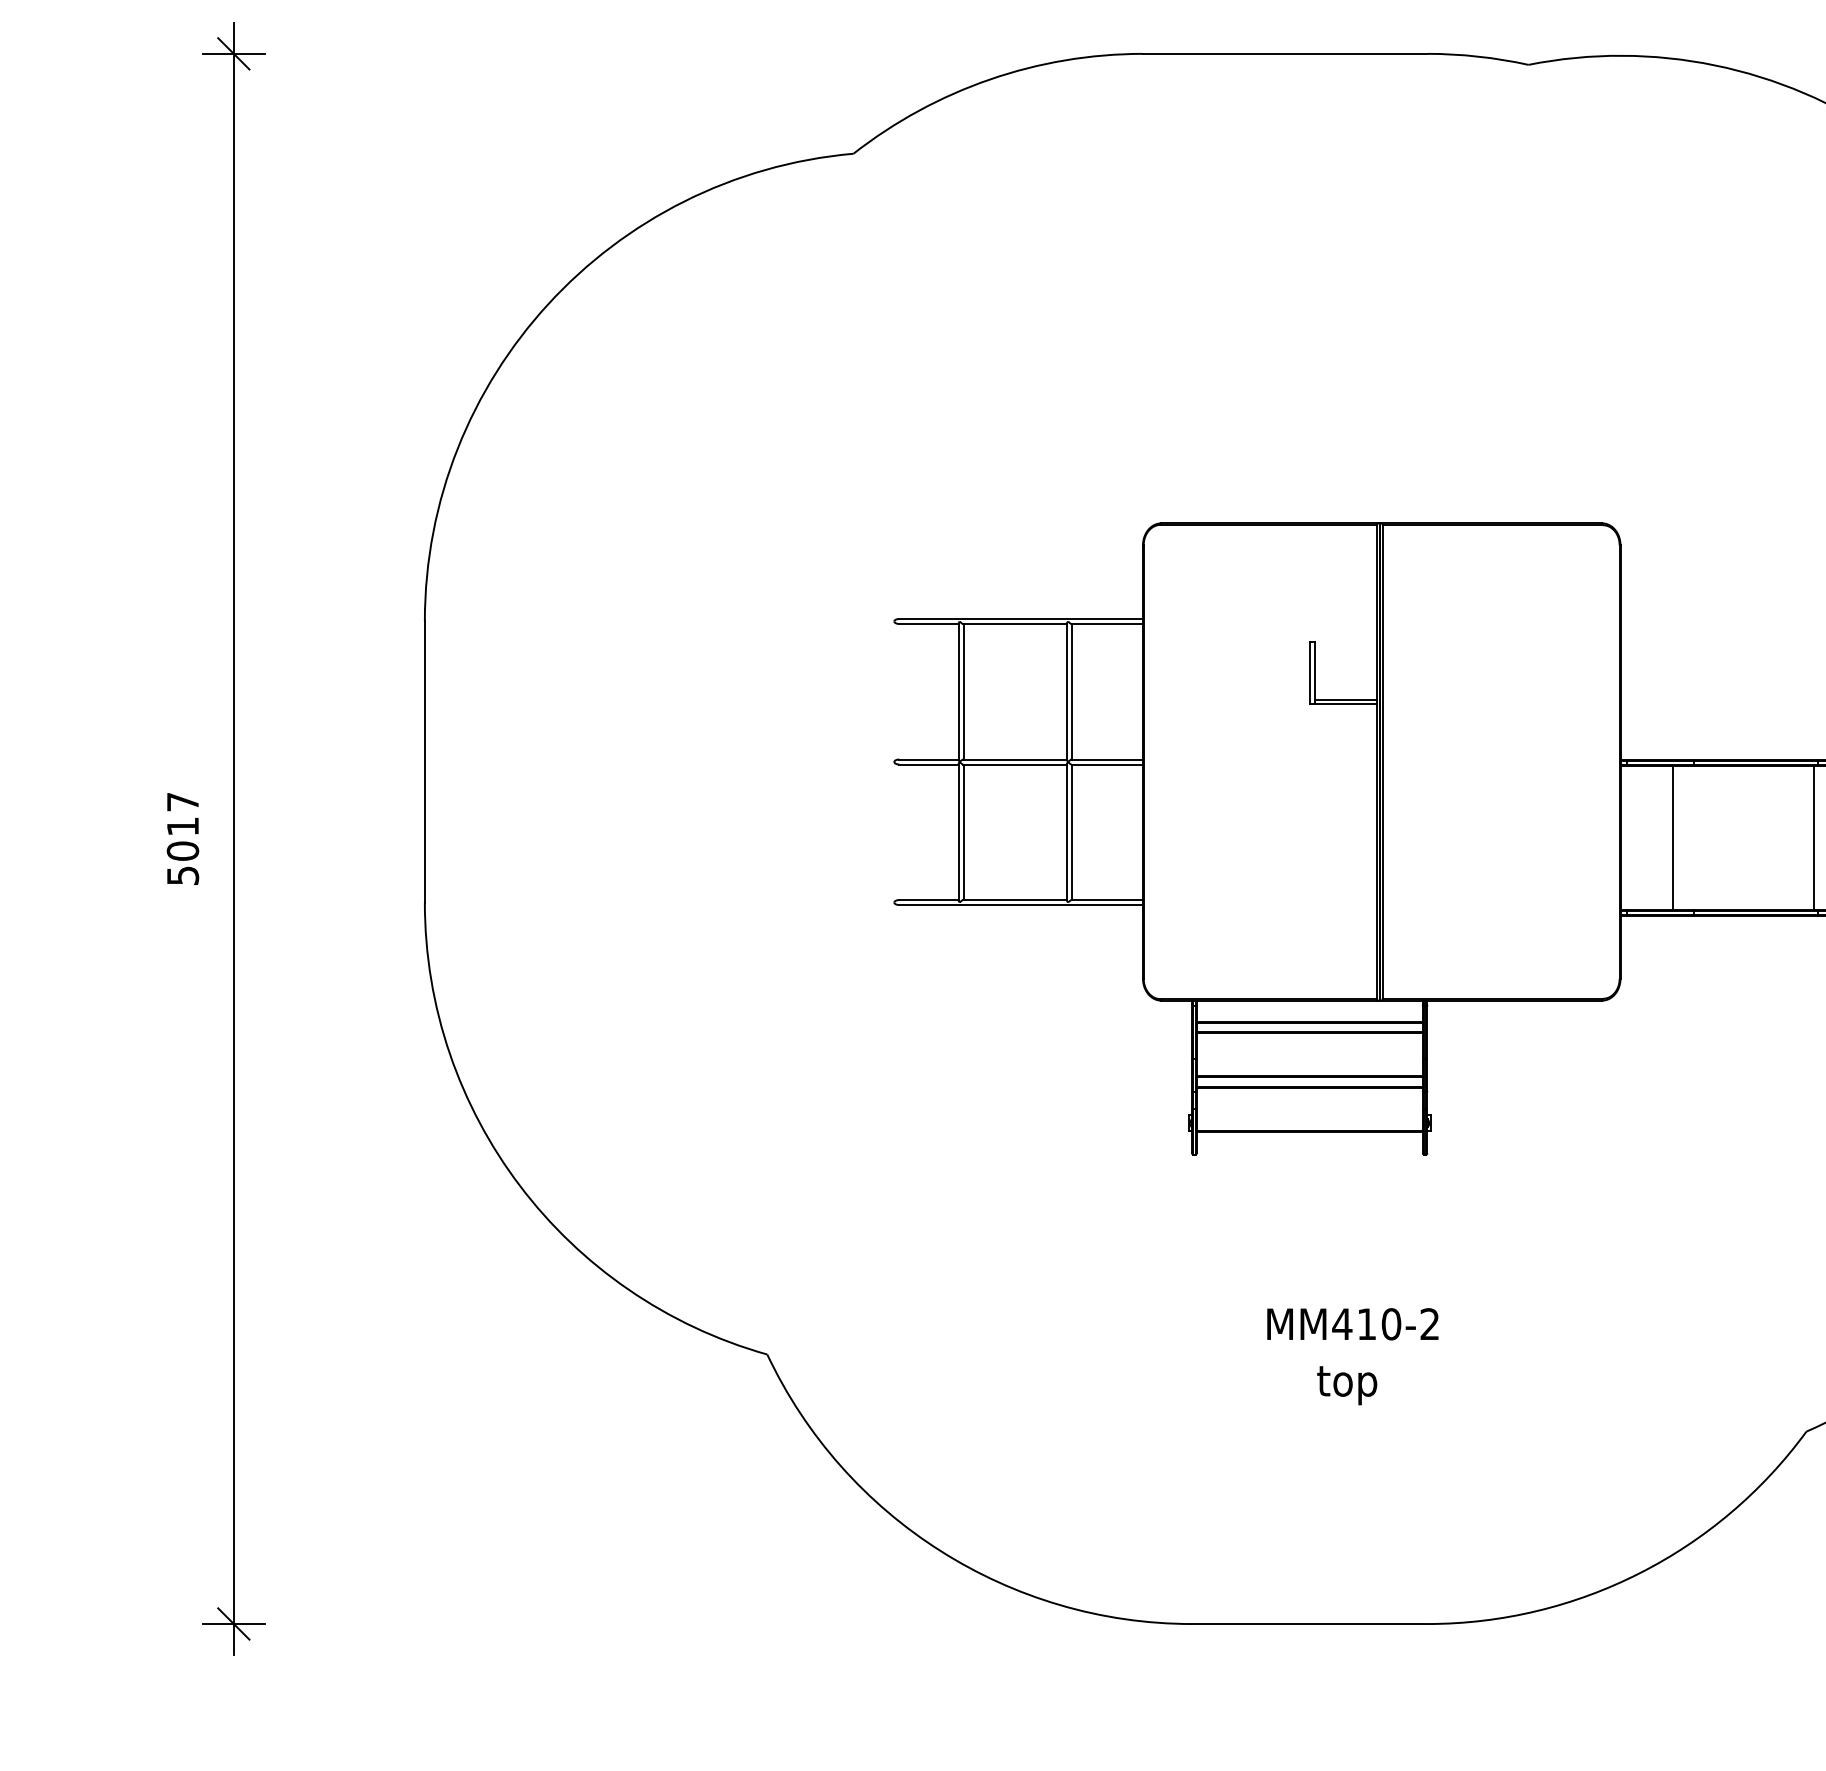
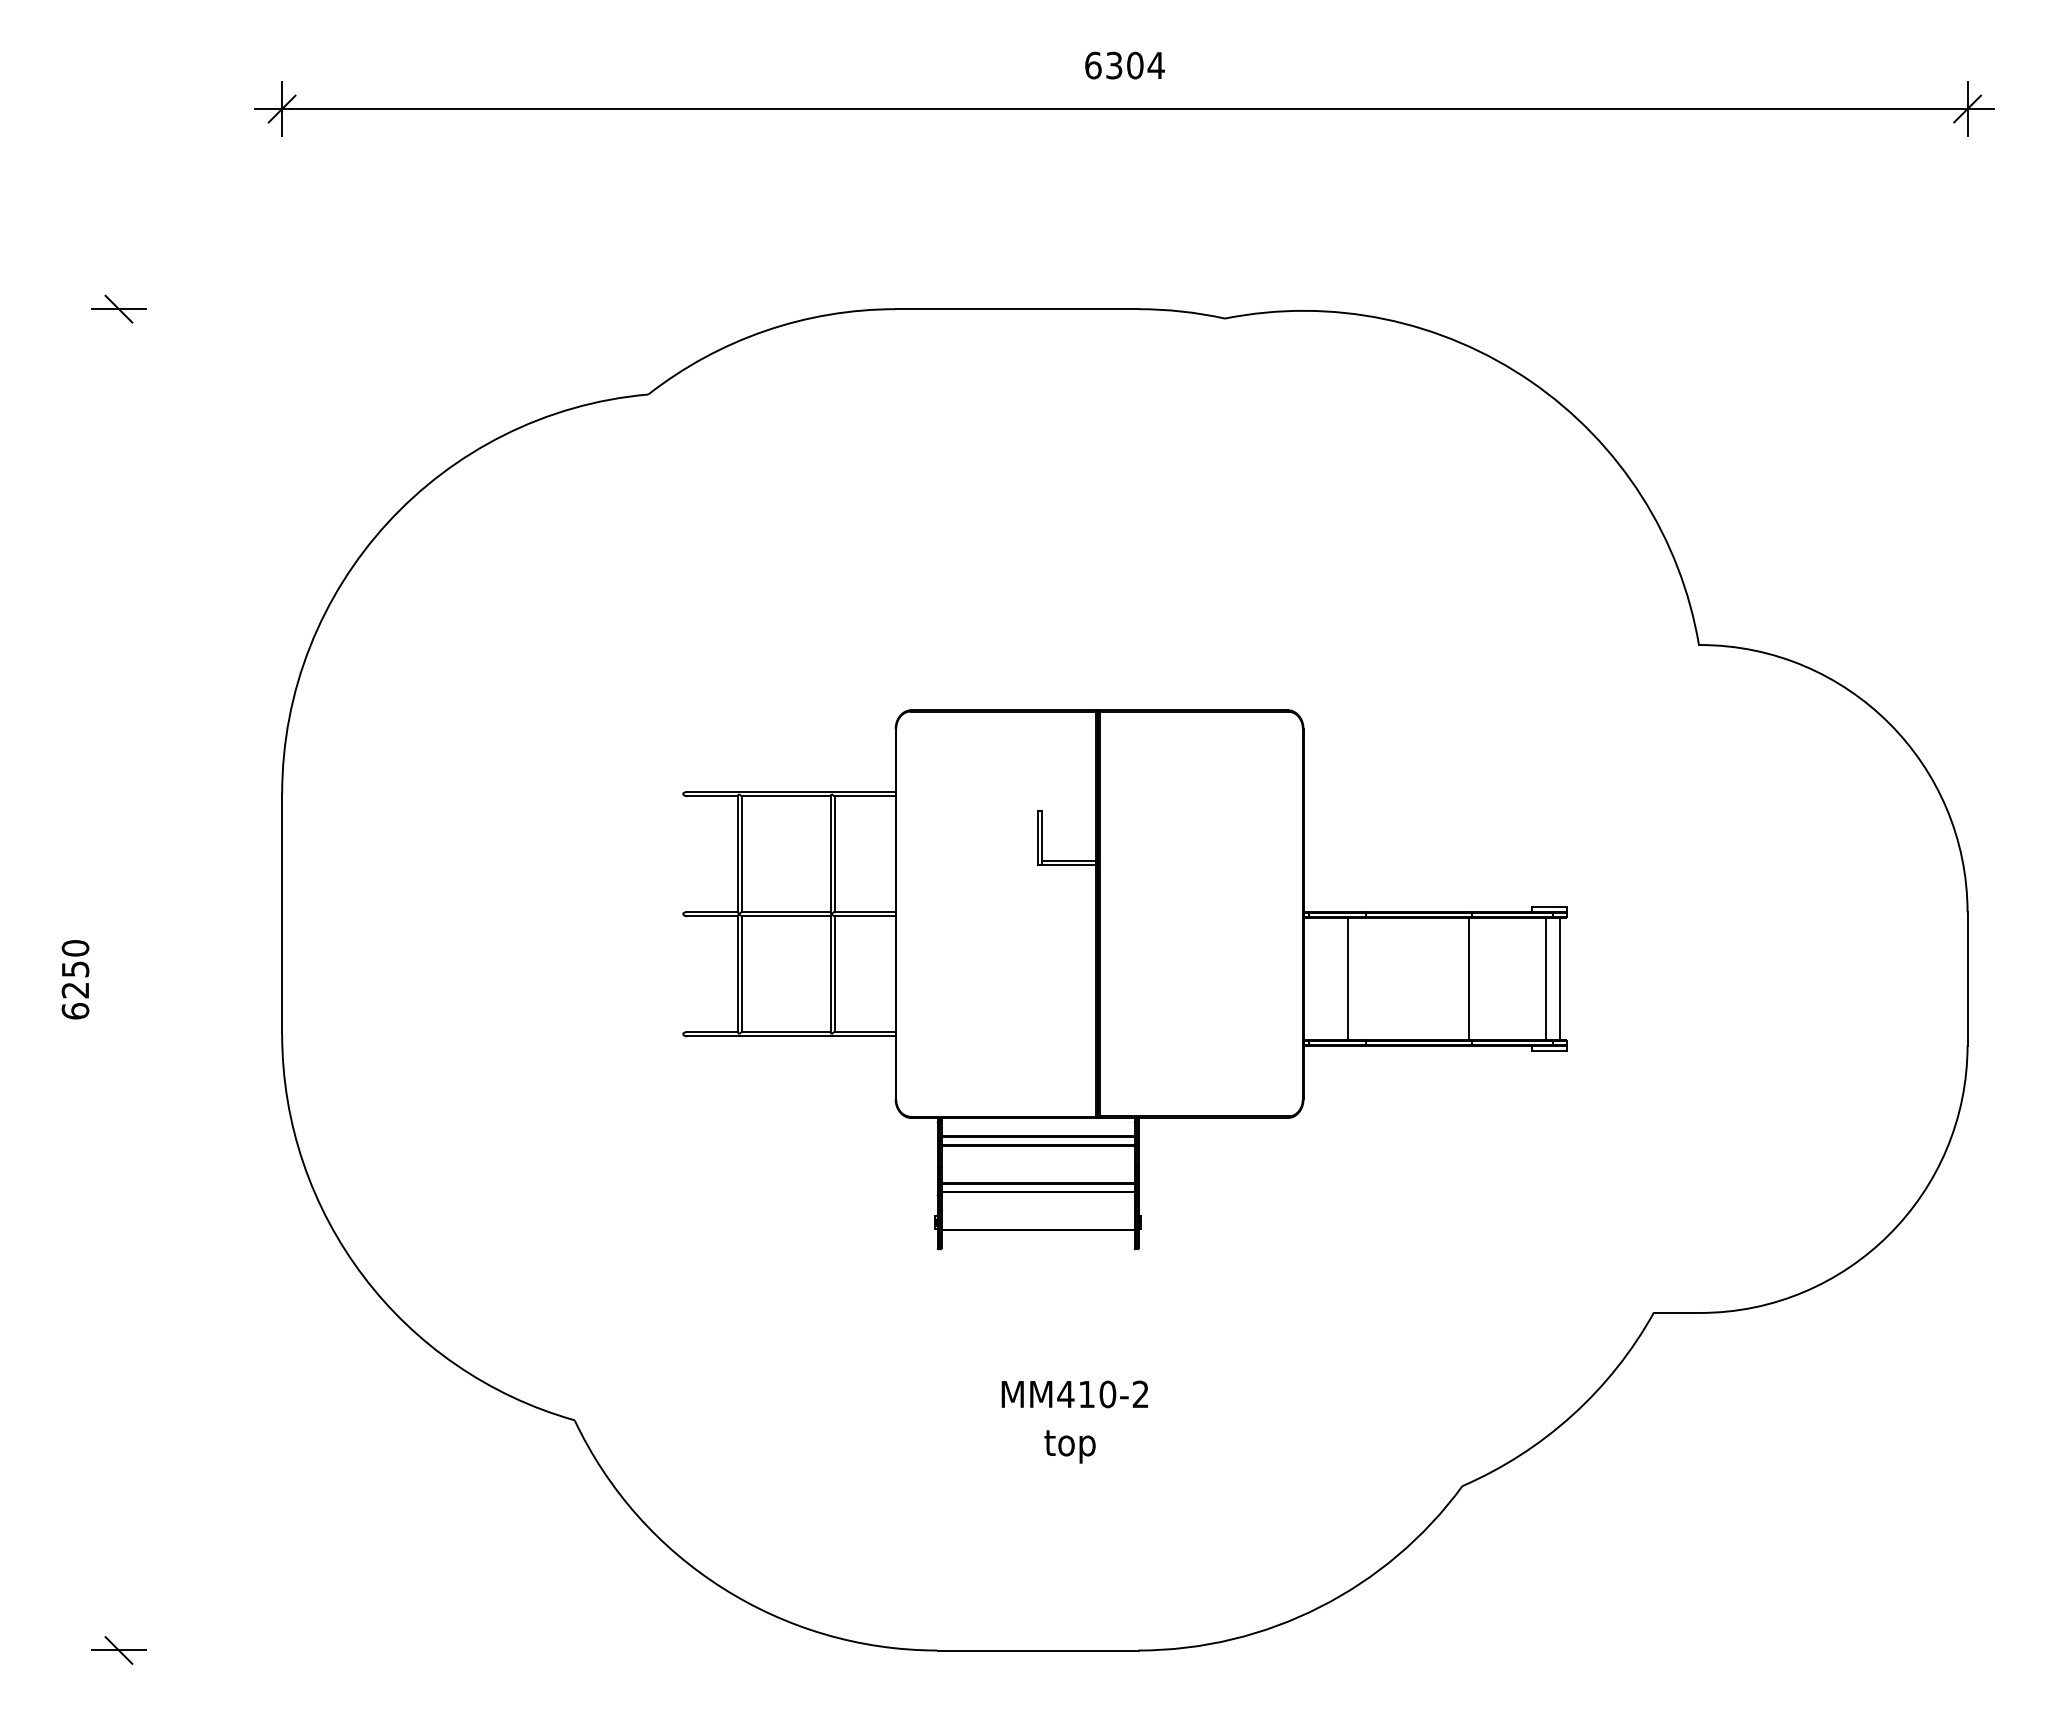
text: (182, 838) -> (75, 979), 5017 -> 6250
line: (233, 838) -> (118, 979), removed

